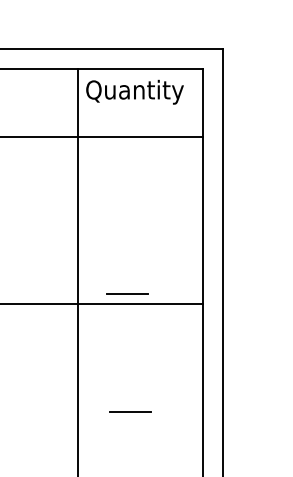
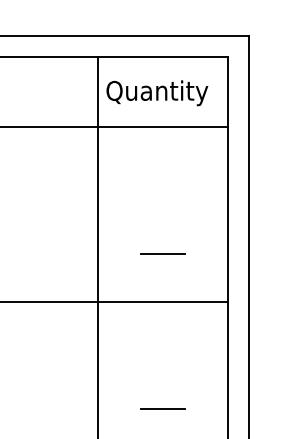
text: (134, 91) -> (156, 92), moved
line: (127, 293) -> (163, 253), moved
line: (130, 411) -> (163, 407), moved

